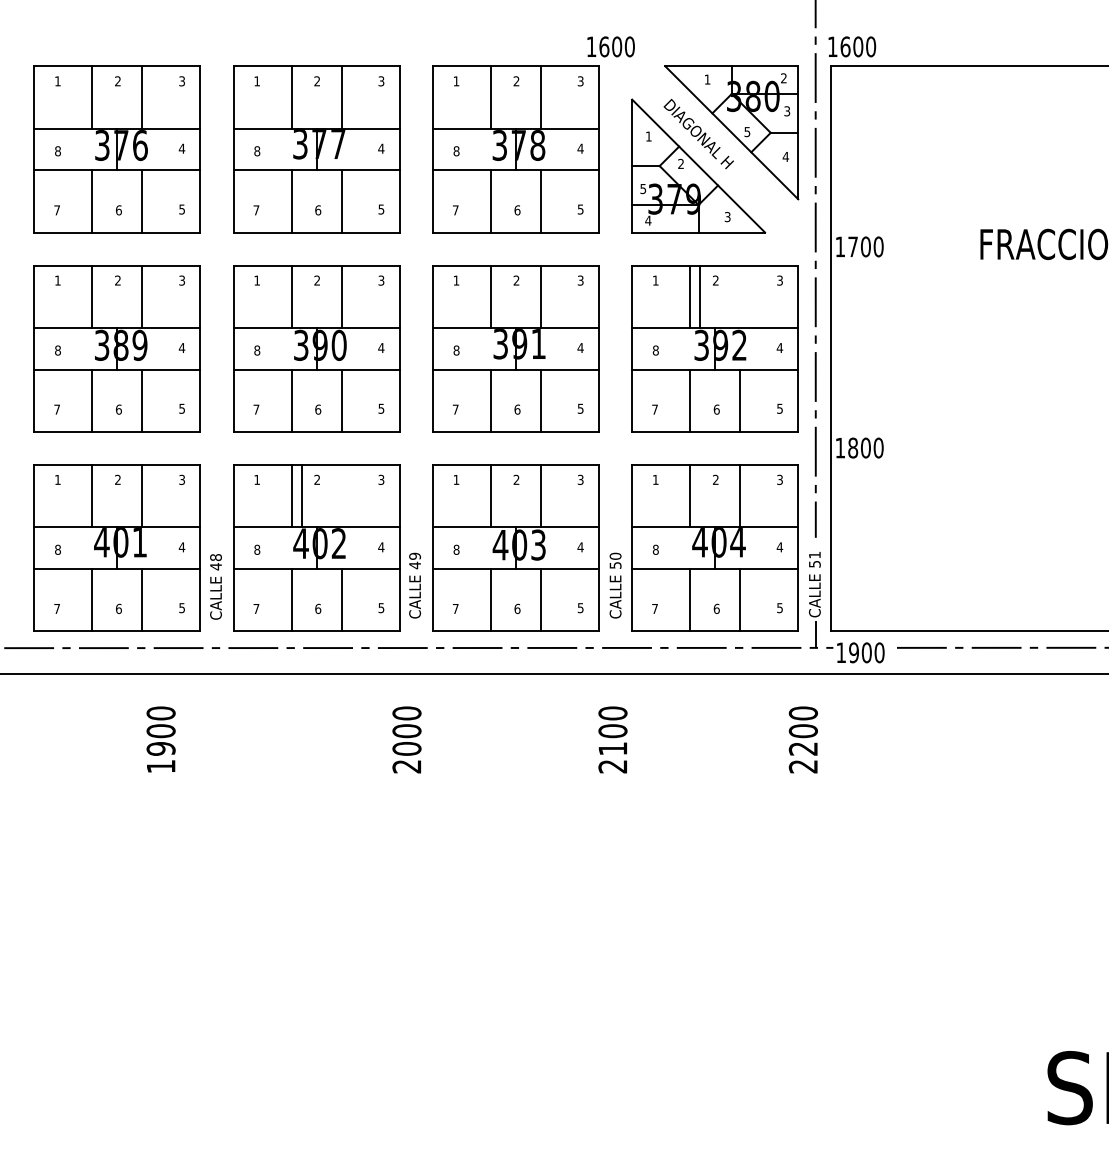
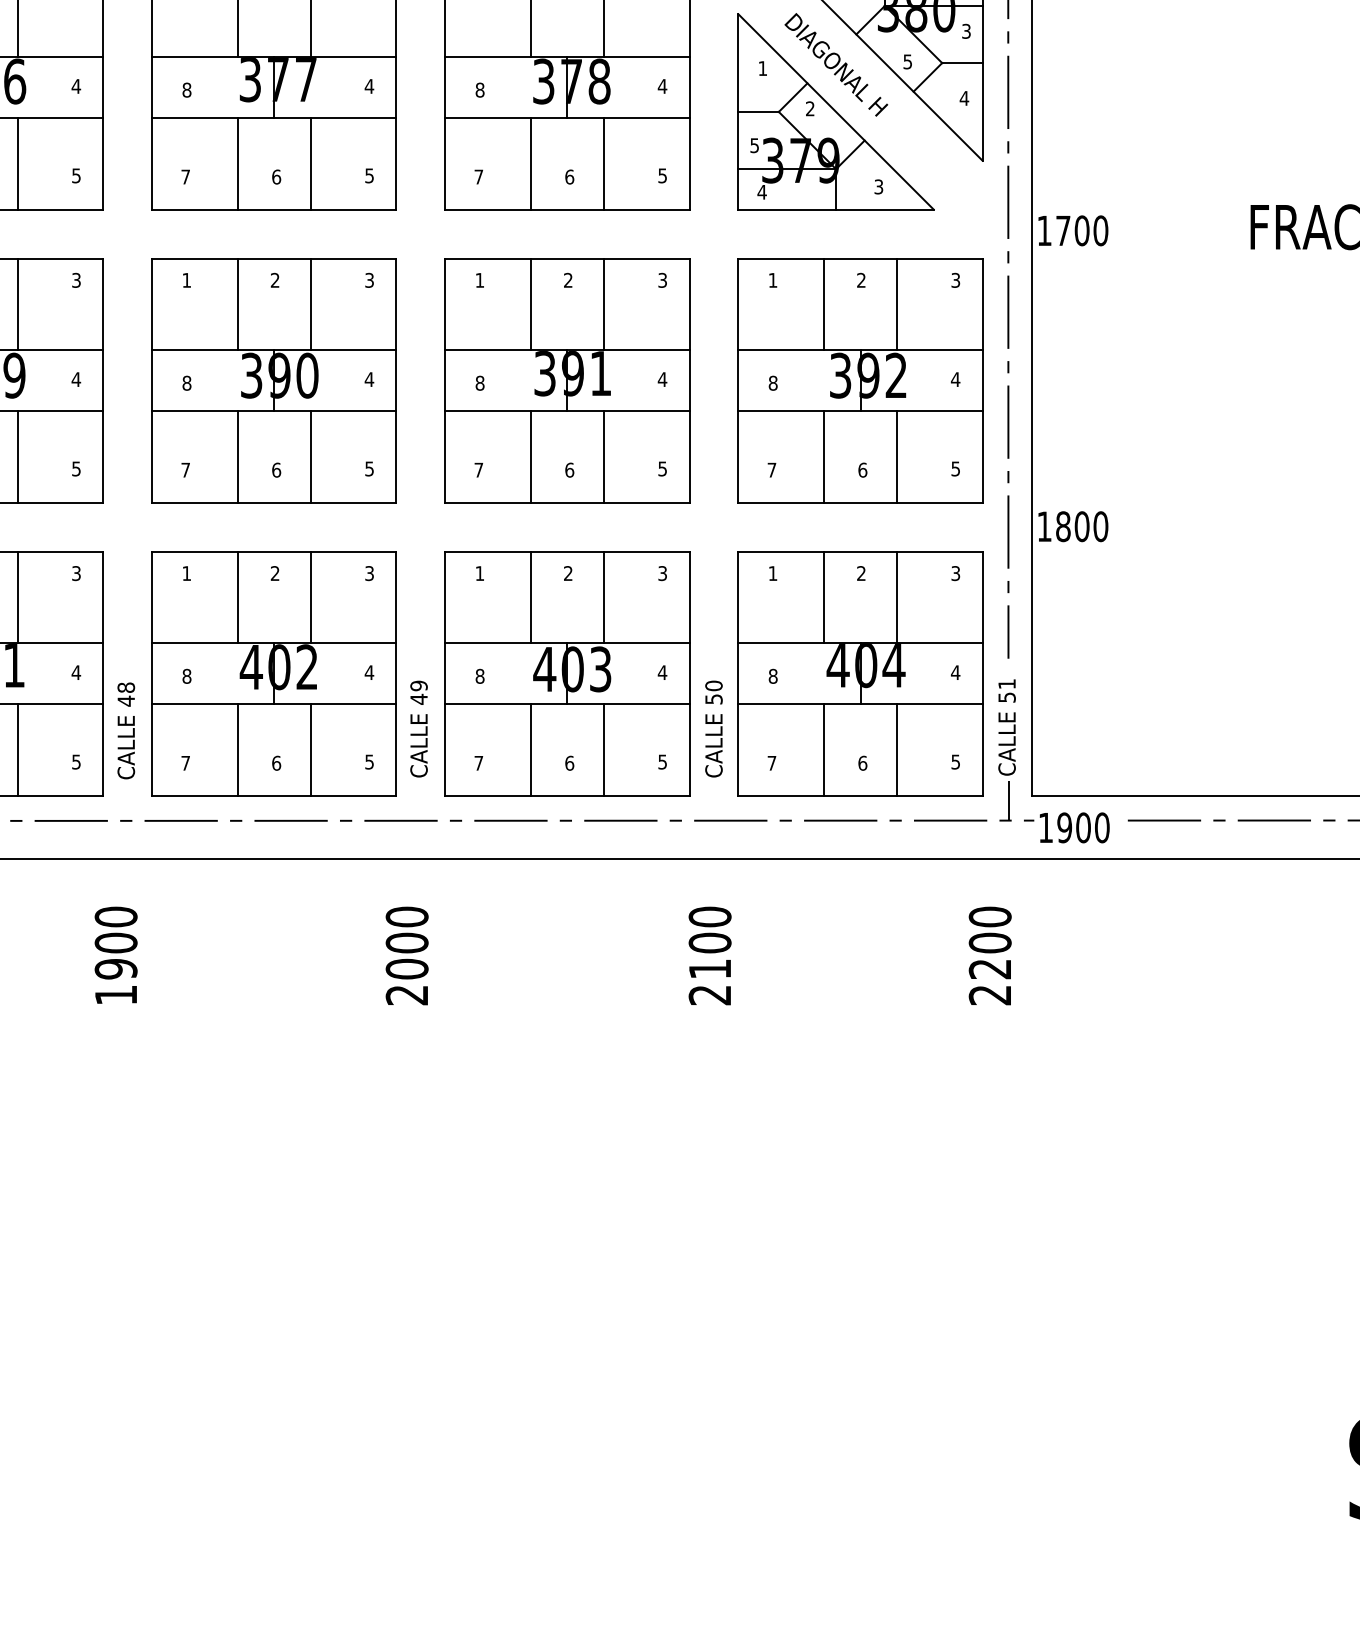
line: (700, 296) -> (897, 303), moved
line: (301, 496) -> (310, 597), moved
text: (160, 739) -> (115, 955), moved

